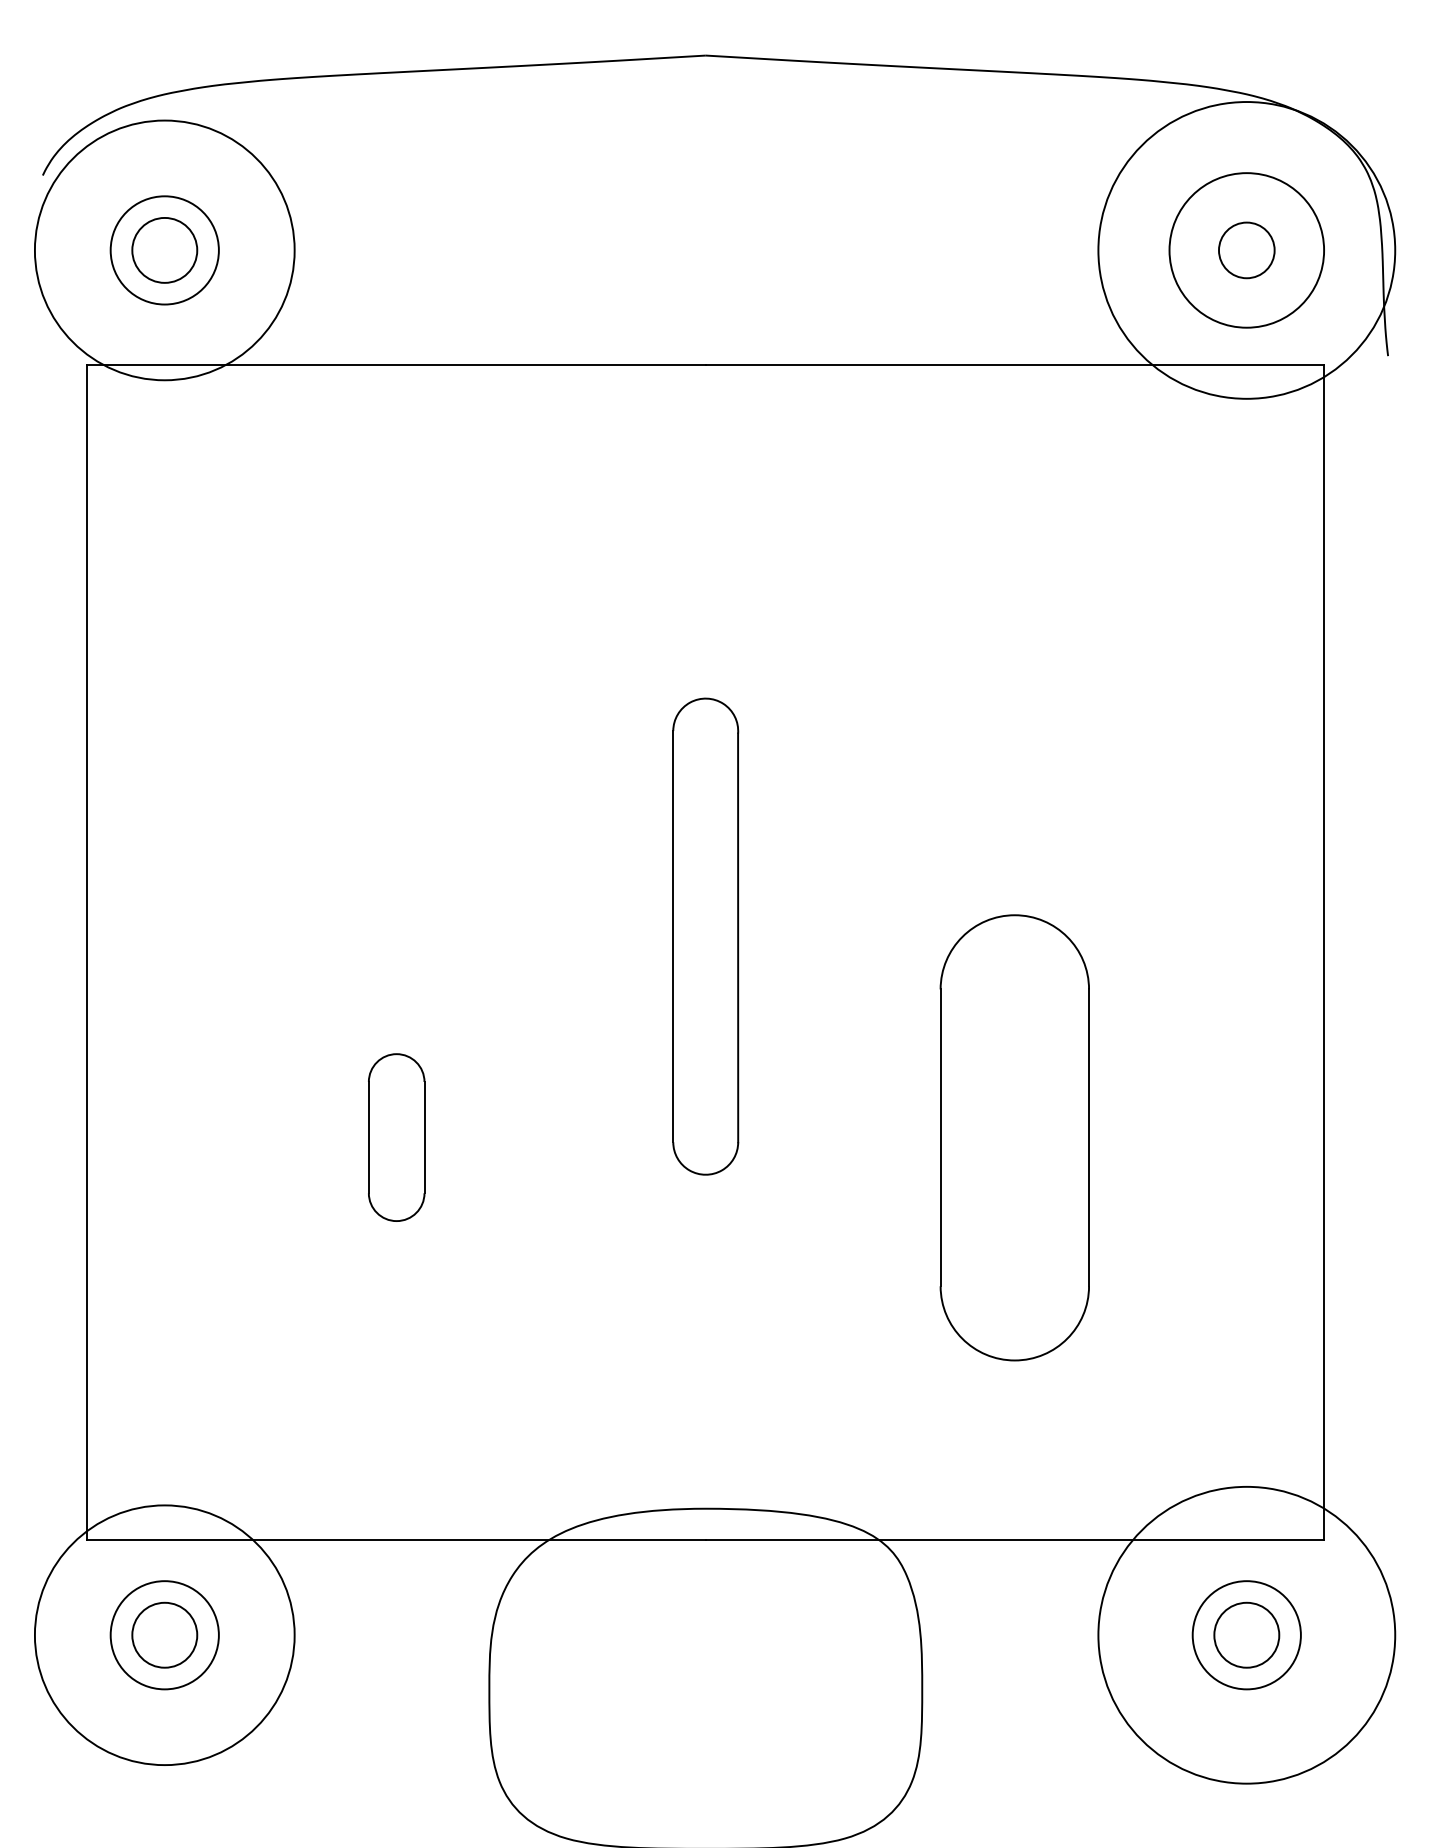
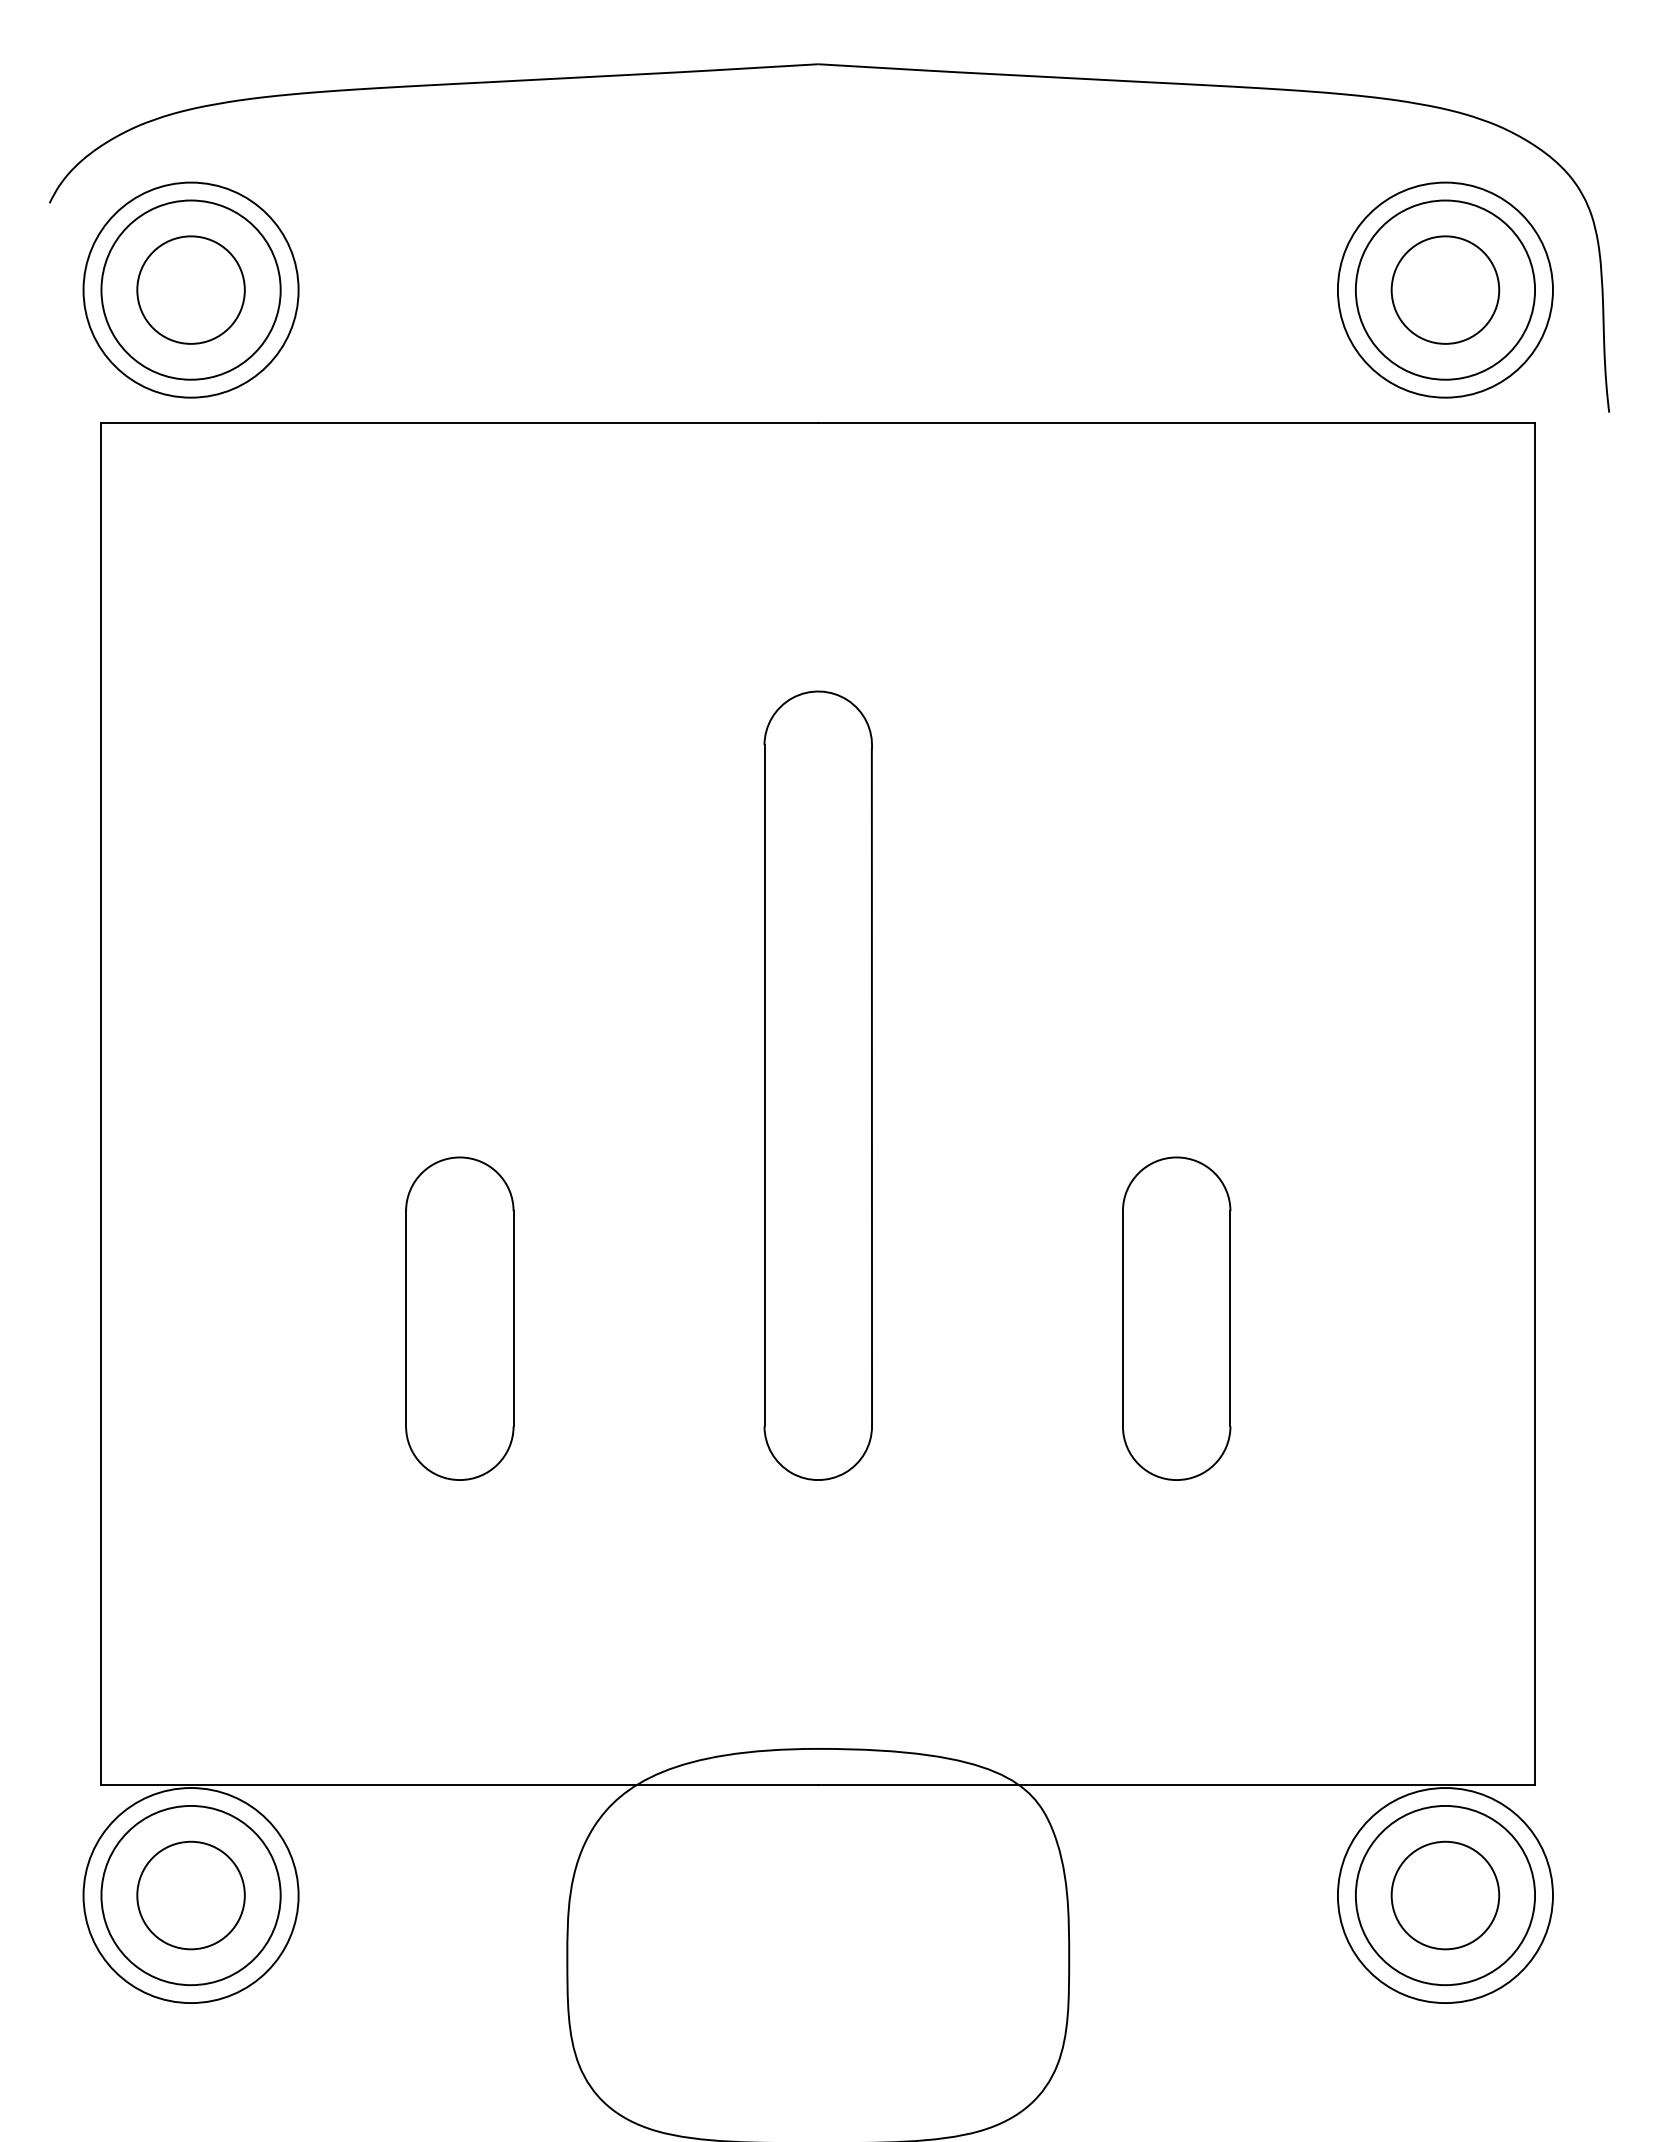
circle: (164, 249) -> (190, 289), size x0.71
circle: (164, 249) -> (190, 289), size x1.43
circle: (164, 249) -> (190, 289), size x1.43
circle: (1245, 249) -> (1444, 289), size x0.62
circle: (1246, 249) -> (1445, 289), size x1.67
part: (705, 936) -> (817, 1085), size x1.43
part: (396, 1137) -> (459, 1318), size x1.67
part: (1014, 1137) -> (1176, 1318), size x0.62
circle: (164, 1635) -> (190, 1895), size x0.71
circle: (164, 1635) -> (190, 1895), size x1.43
circle: (164, 1635) -> (190, 1895), size x1.43
circle: (1245, 1635) -> (1444, 1895), size x0.62
circle: (1246, 1635) -> (1445, 1895), size x1.43
circle: (1246, 1635) -> (1445, 1895), size x1.43

